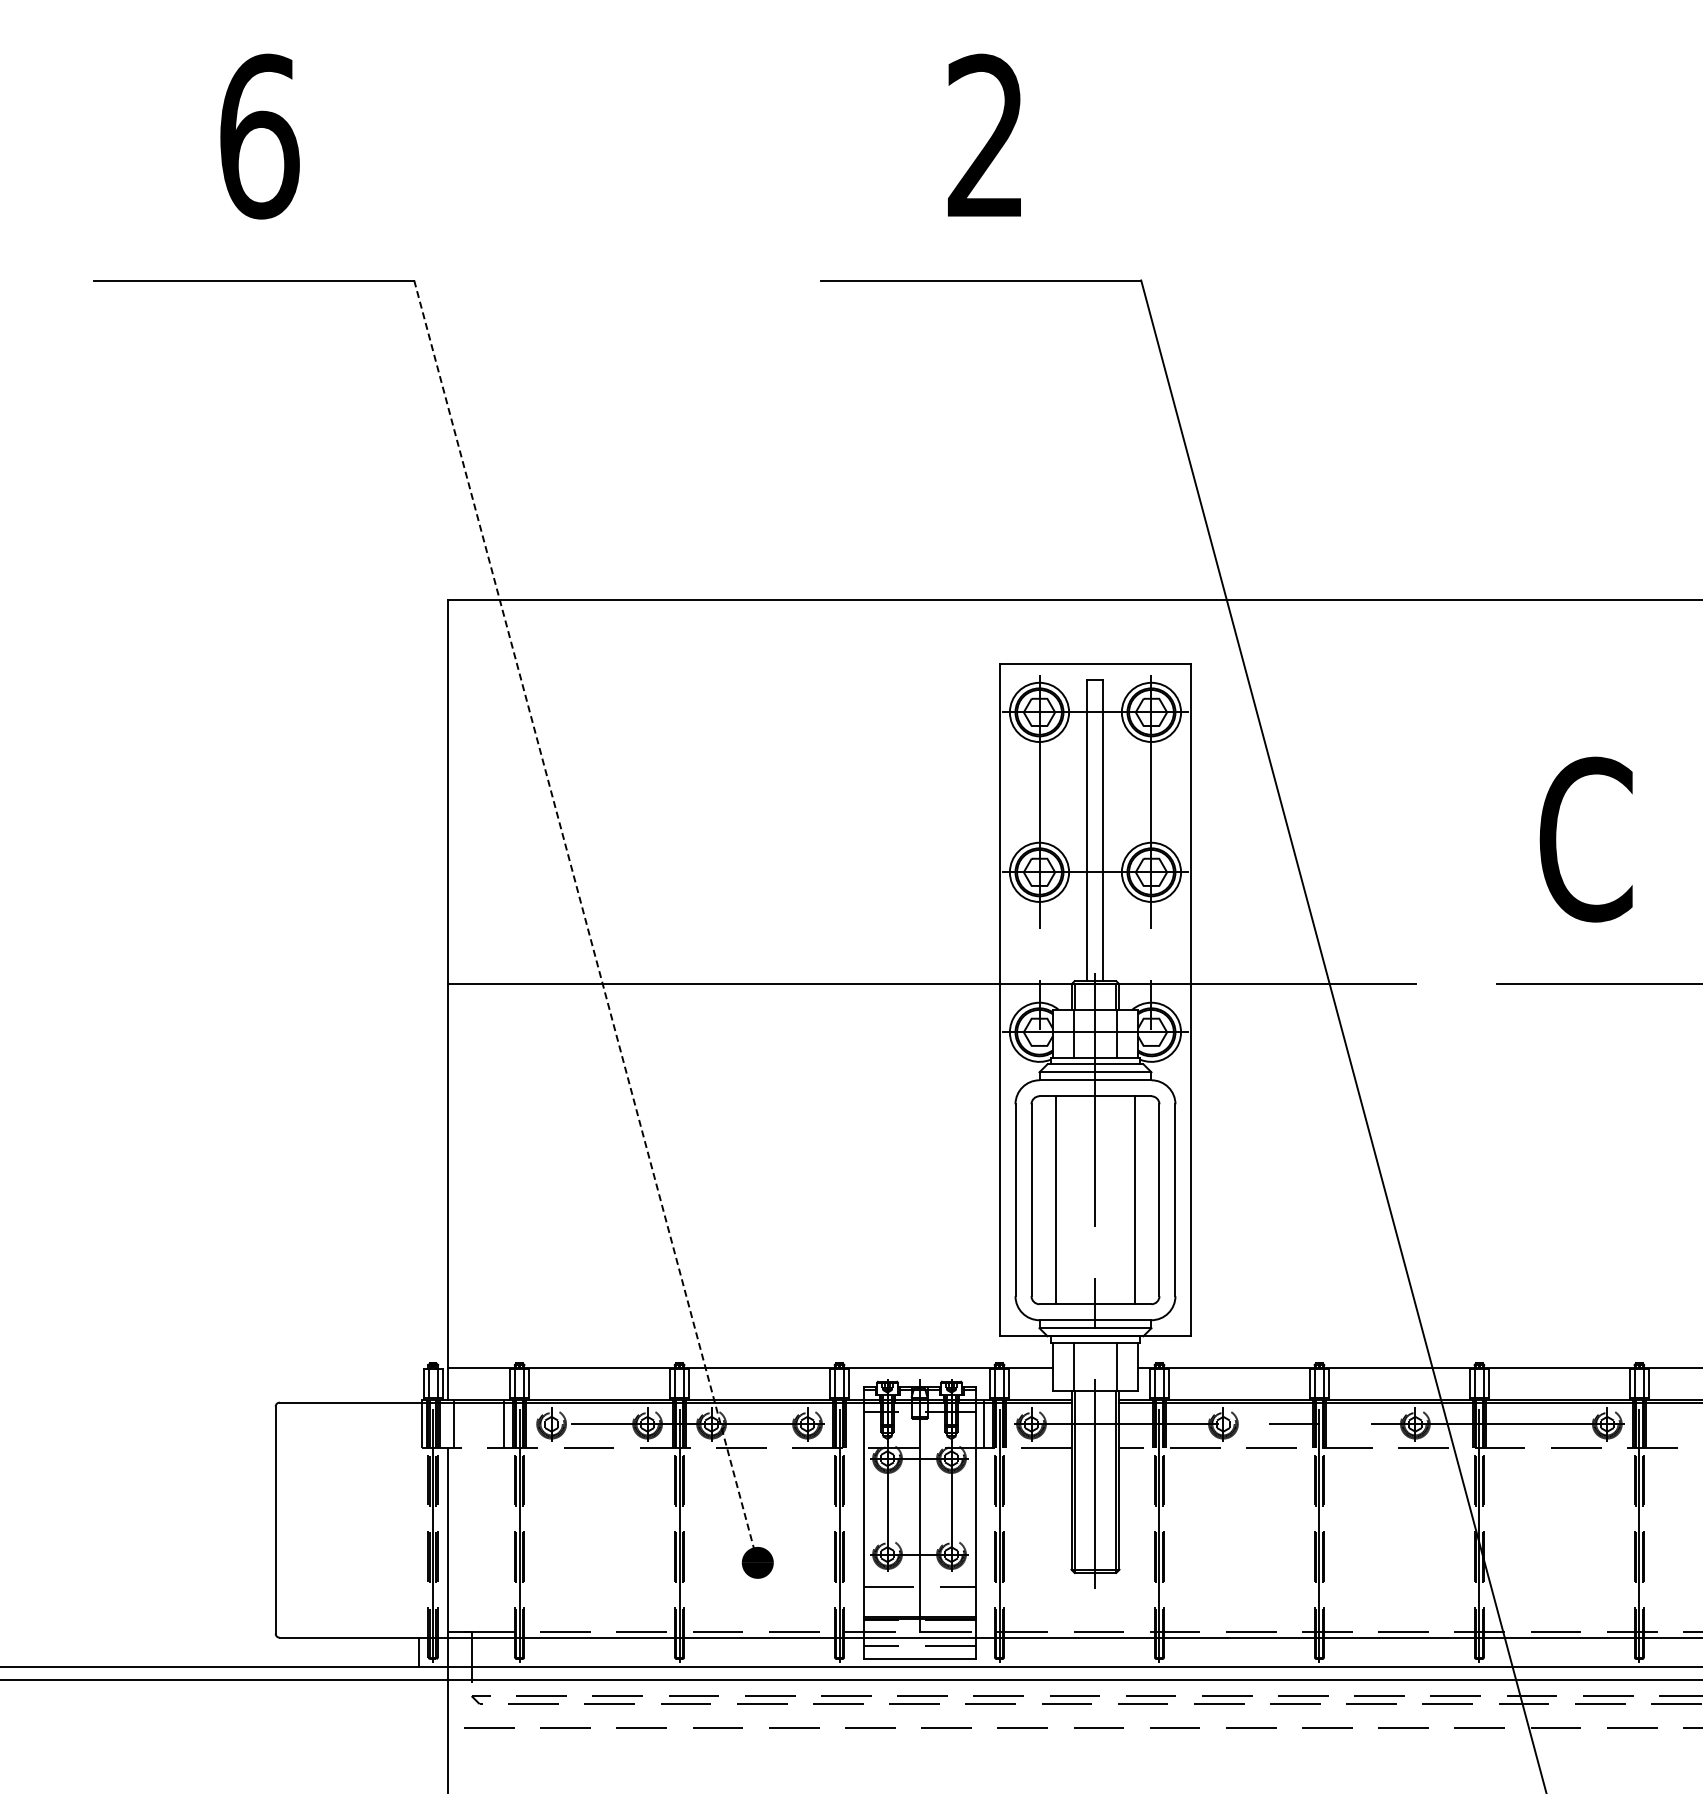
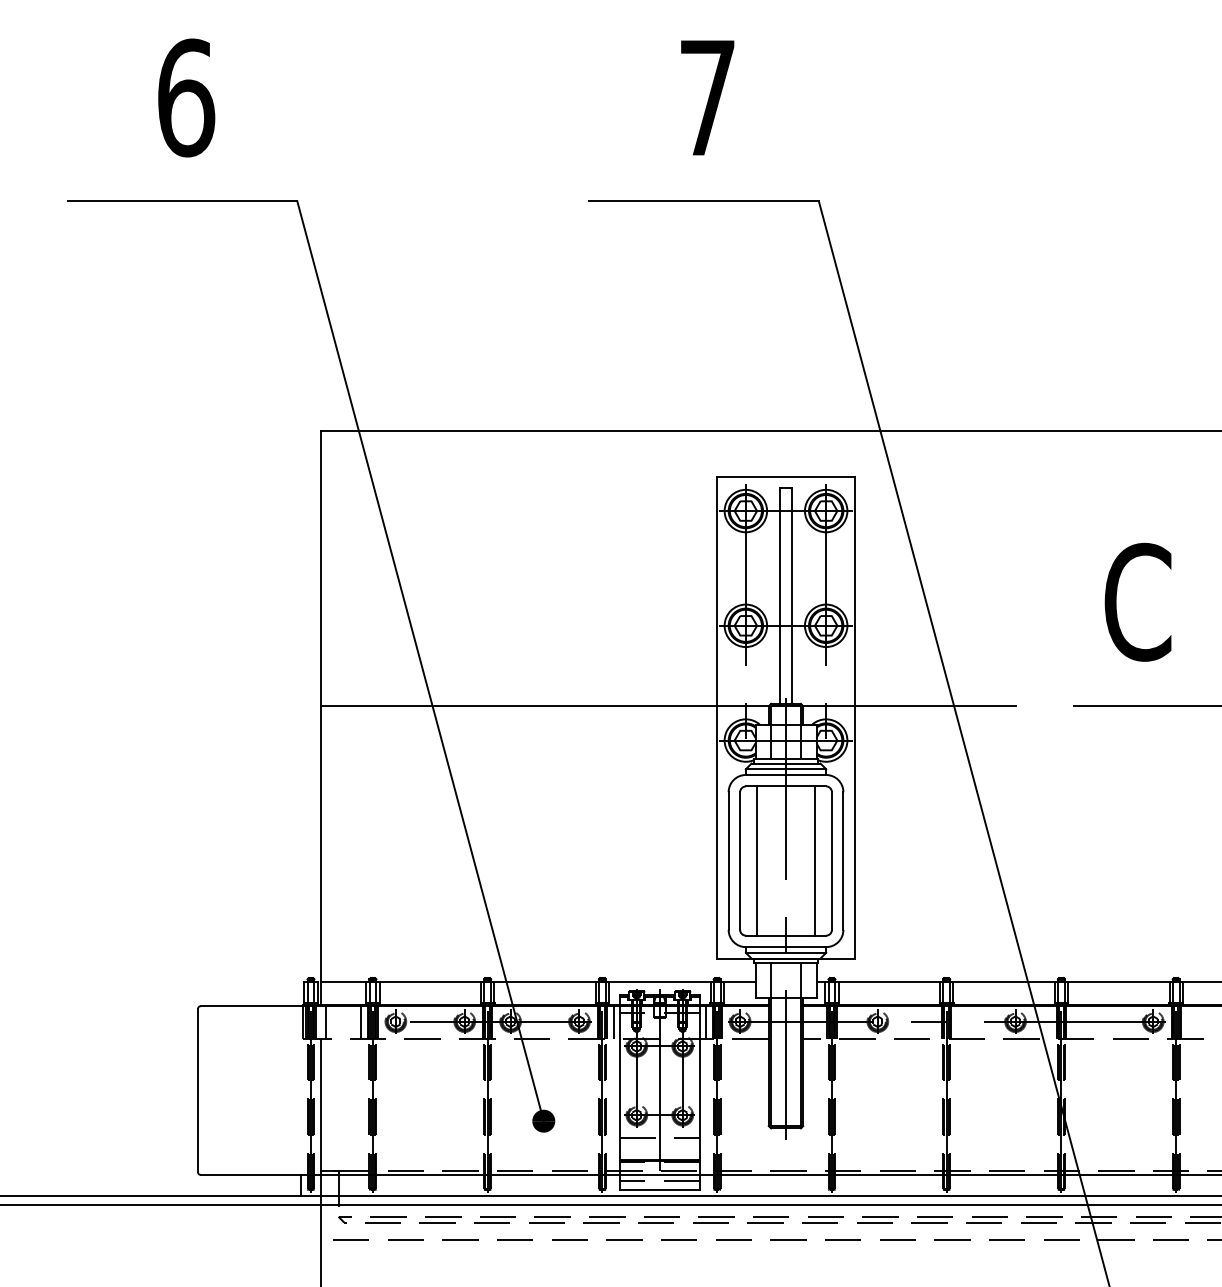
text: (985, 134) -> (707, 96), 2 -> 7
line: (586, 921) -> (420, 661), dashed -> solid
line: (855, 1424) -> (613, 1021), added

